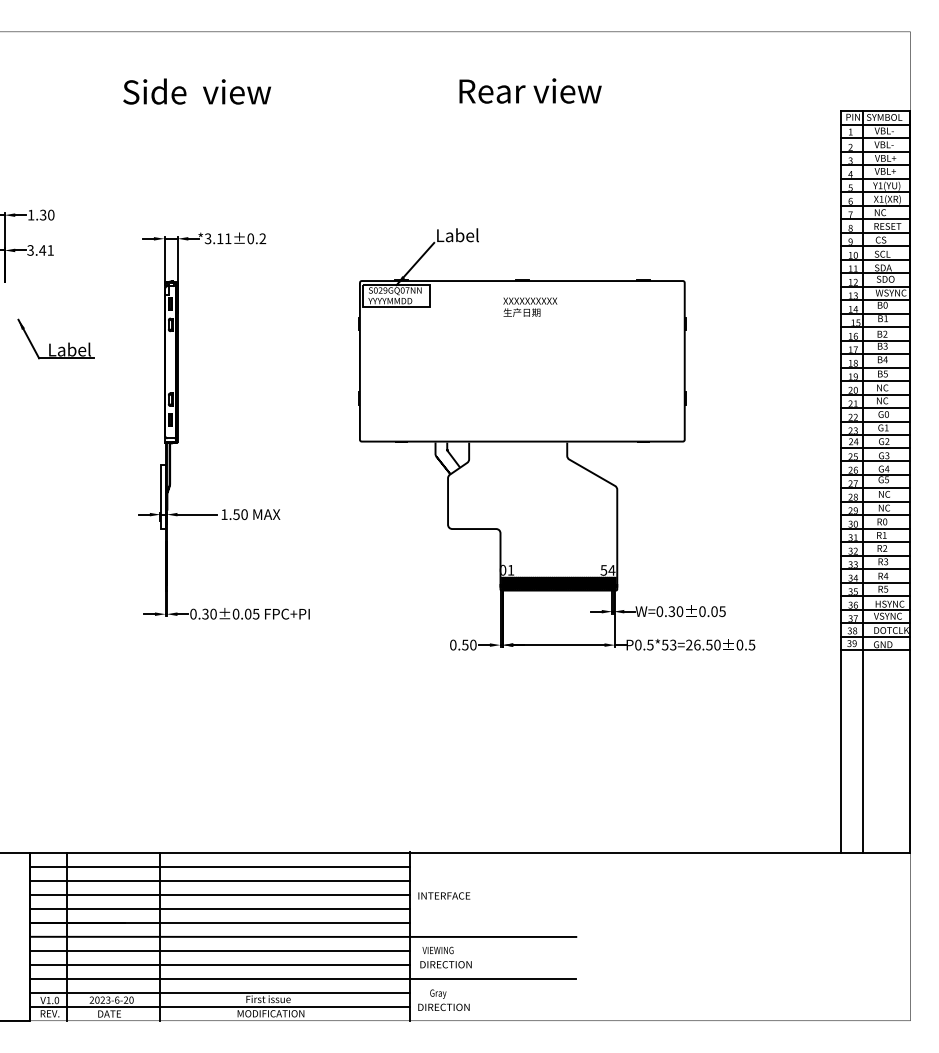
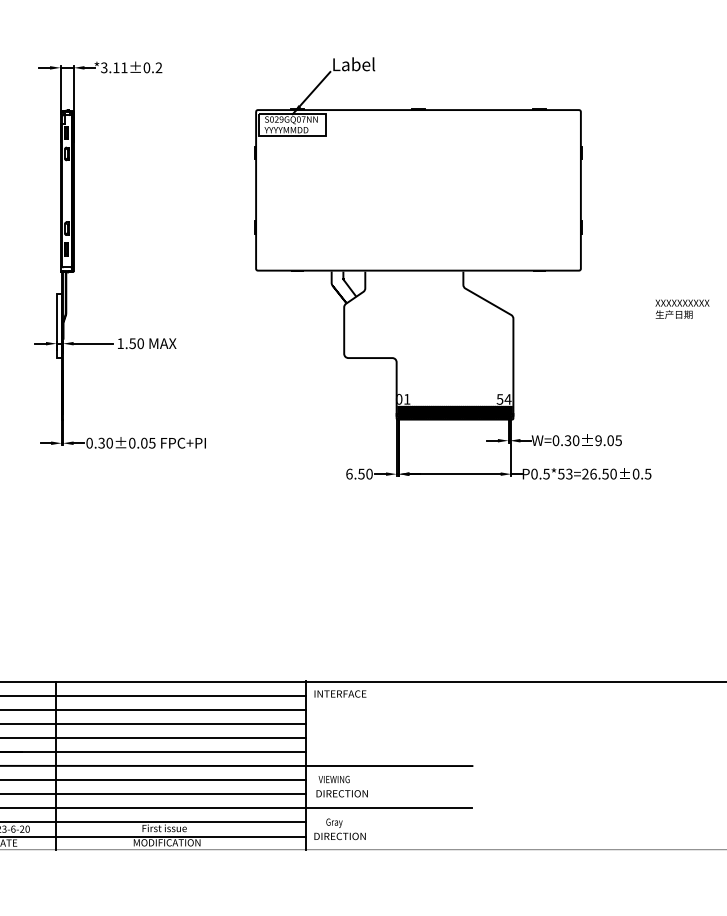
text: (530, 306) -> (682, 308), moved
text: (702, 611) -> (598, 440), 0.05 -> 9.05
text: (453, 644) -> (349, 473), 0.50 -> 6.50
text: (444, 895) -> (340, 693), moved

